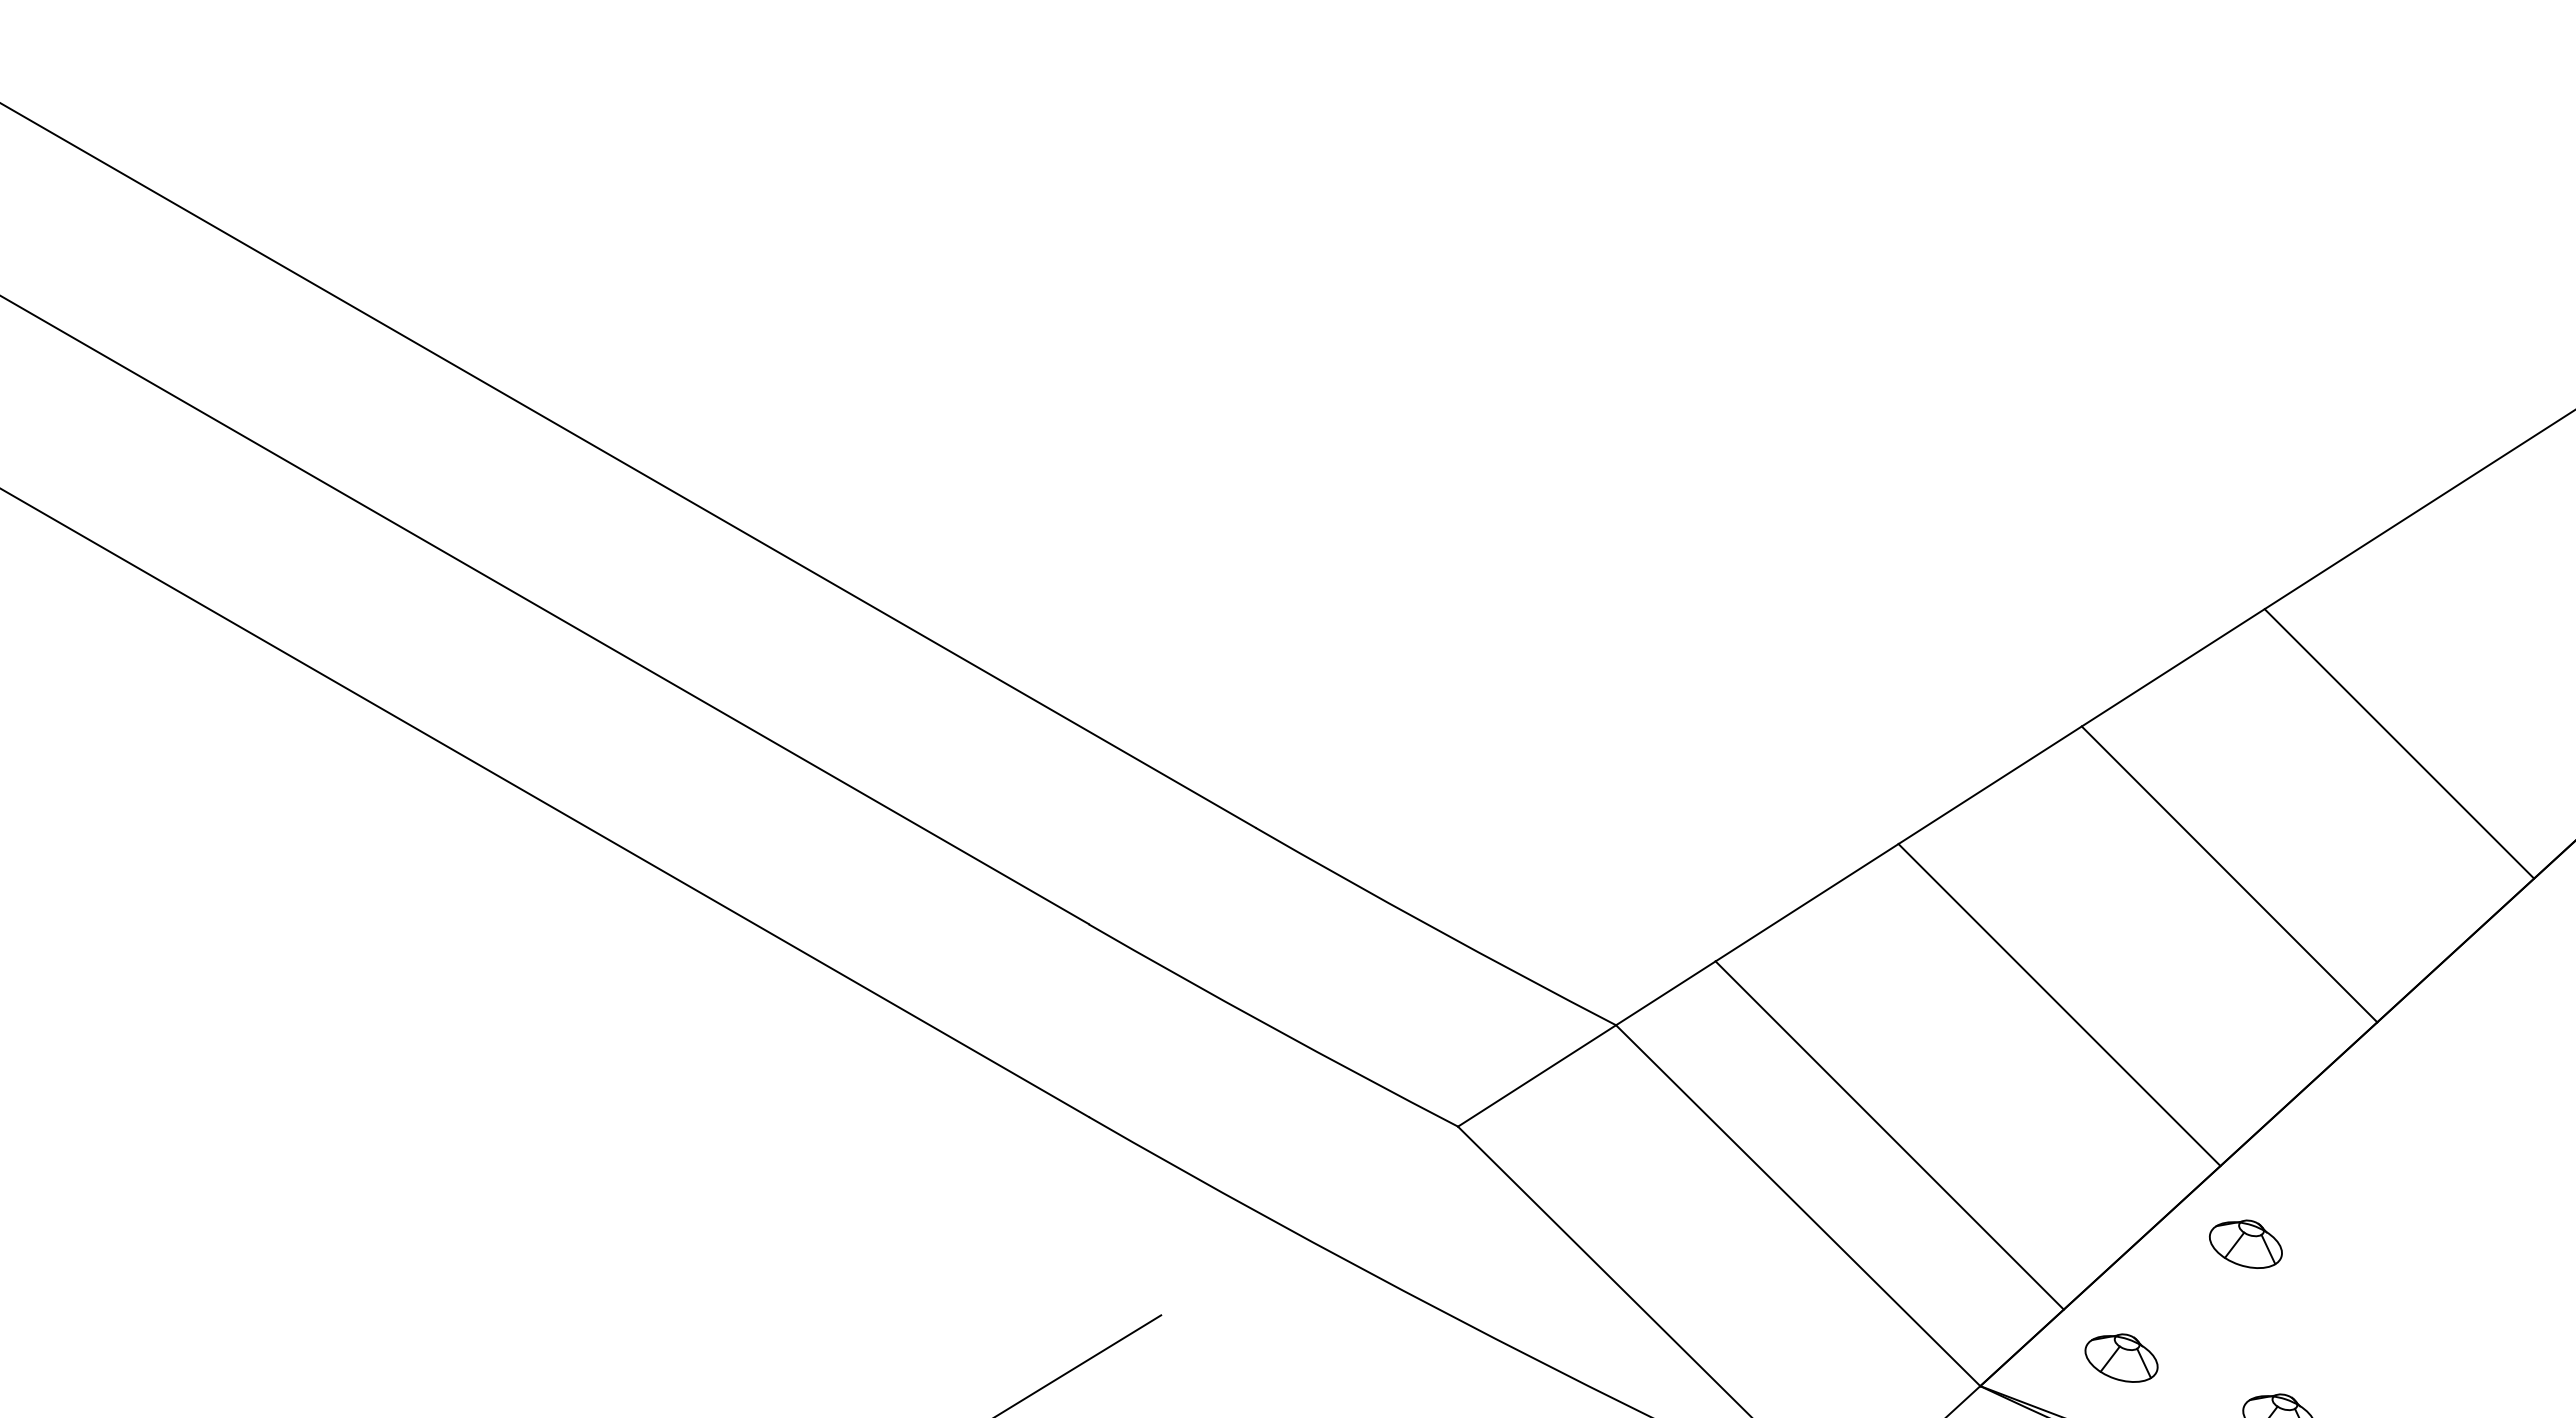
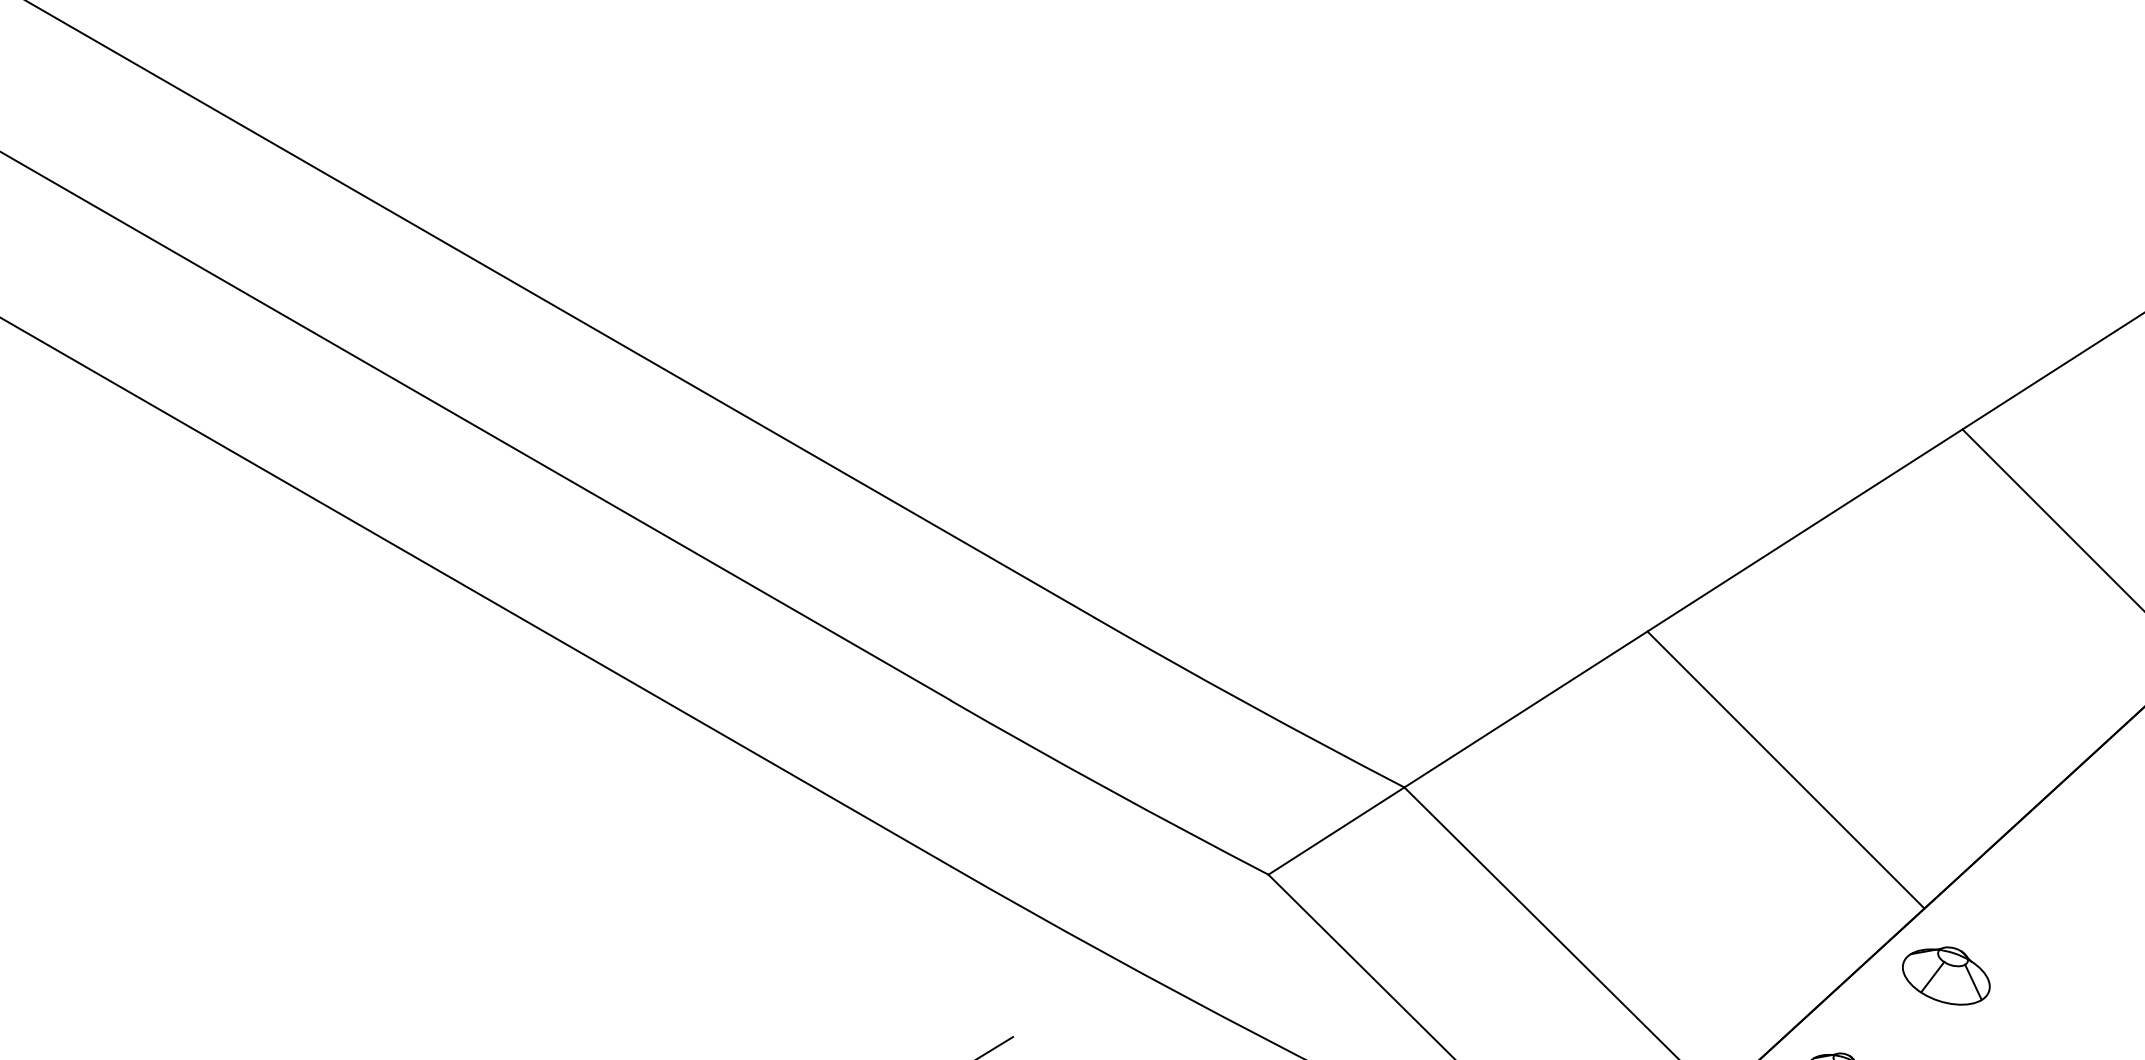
line: (2229, 874) -> (1932, 657), removed
line: (1889, 1135) -> (1639, 882), removed
part: (2245, 1243) -> (1946, 975), size x1.4

